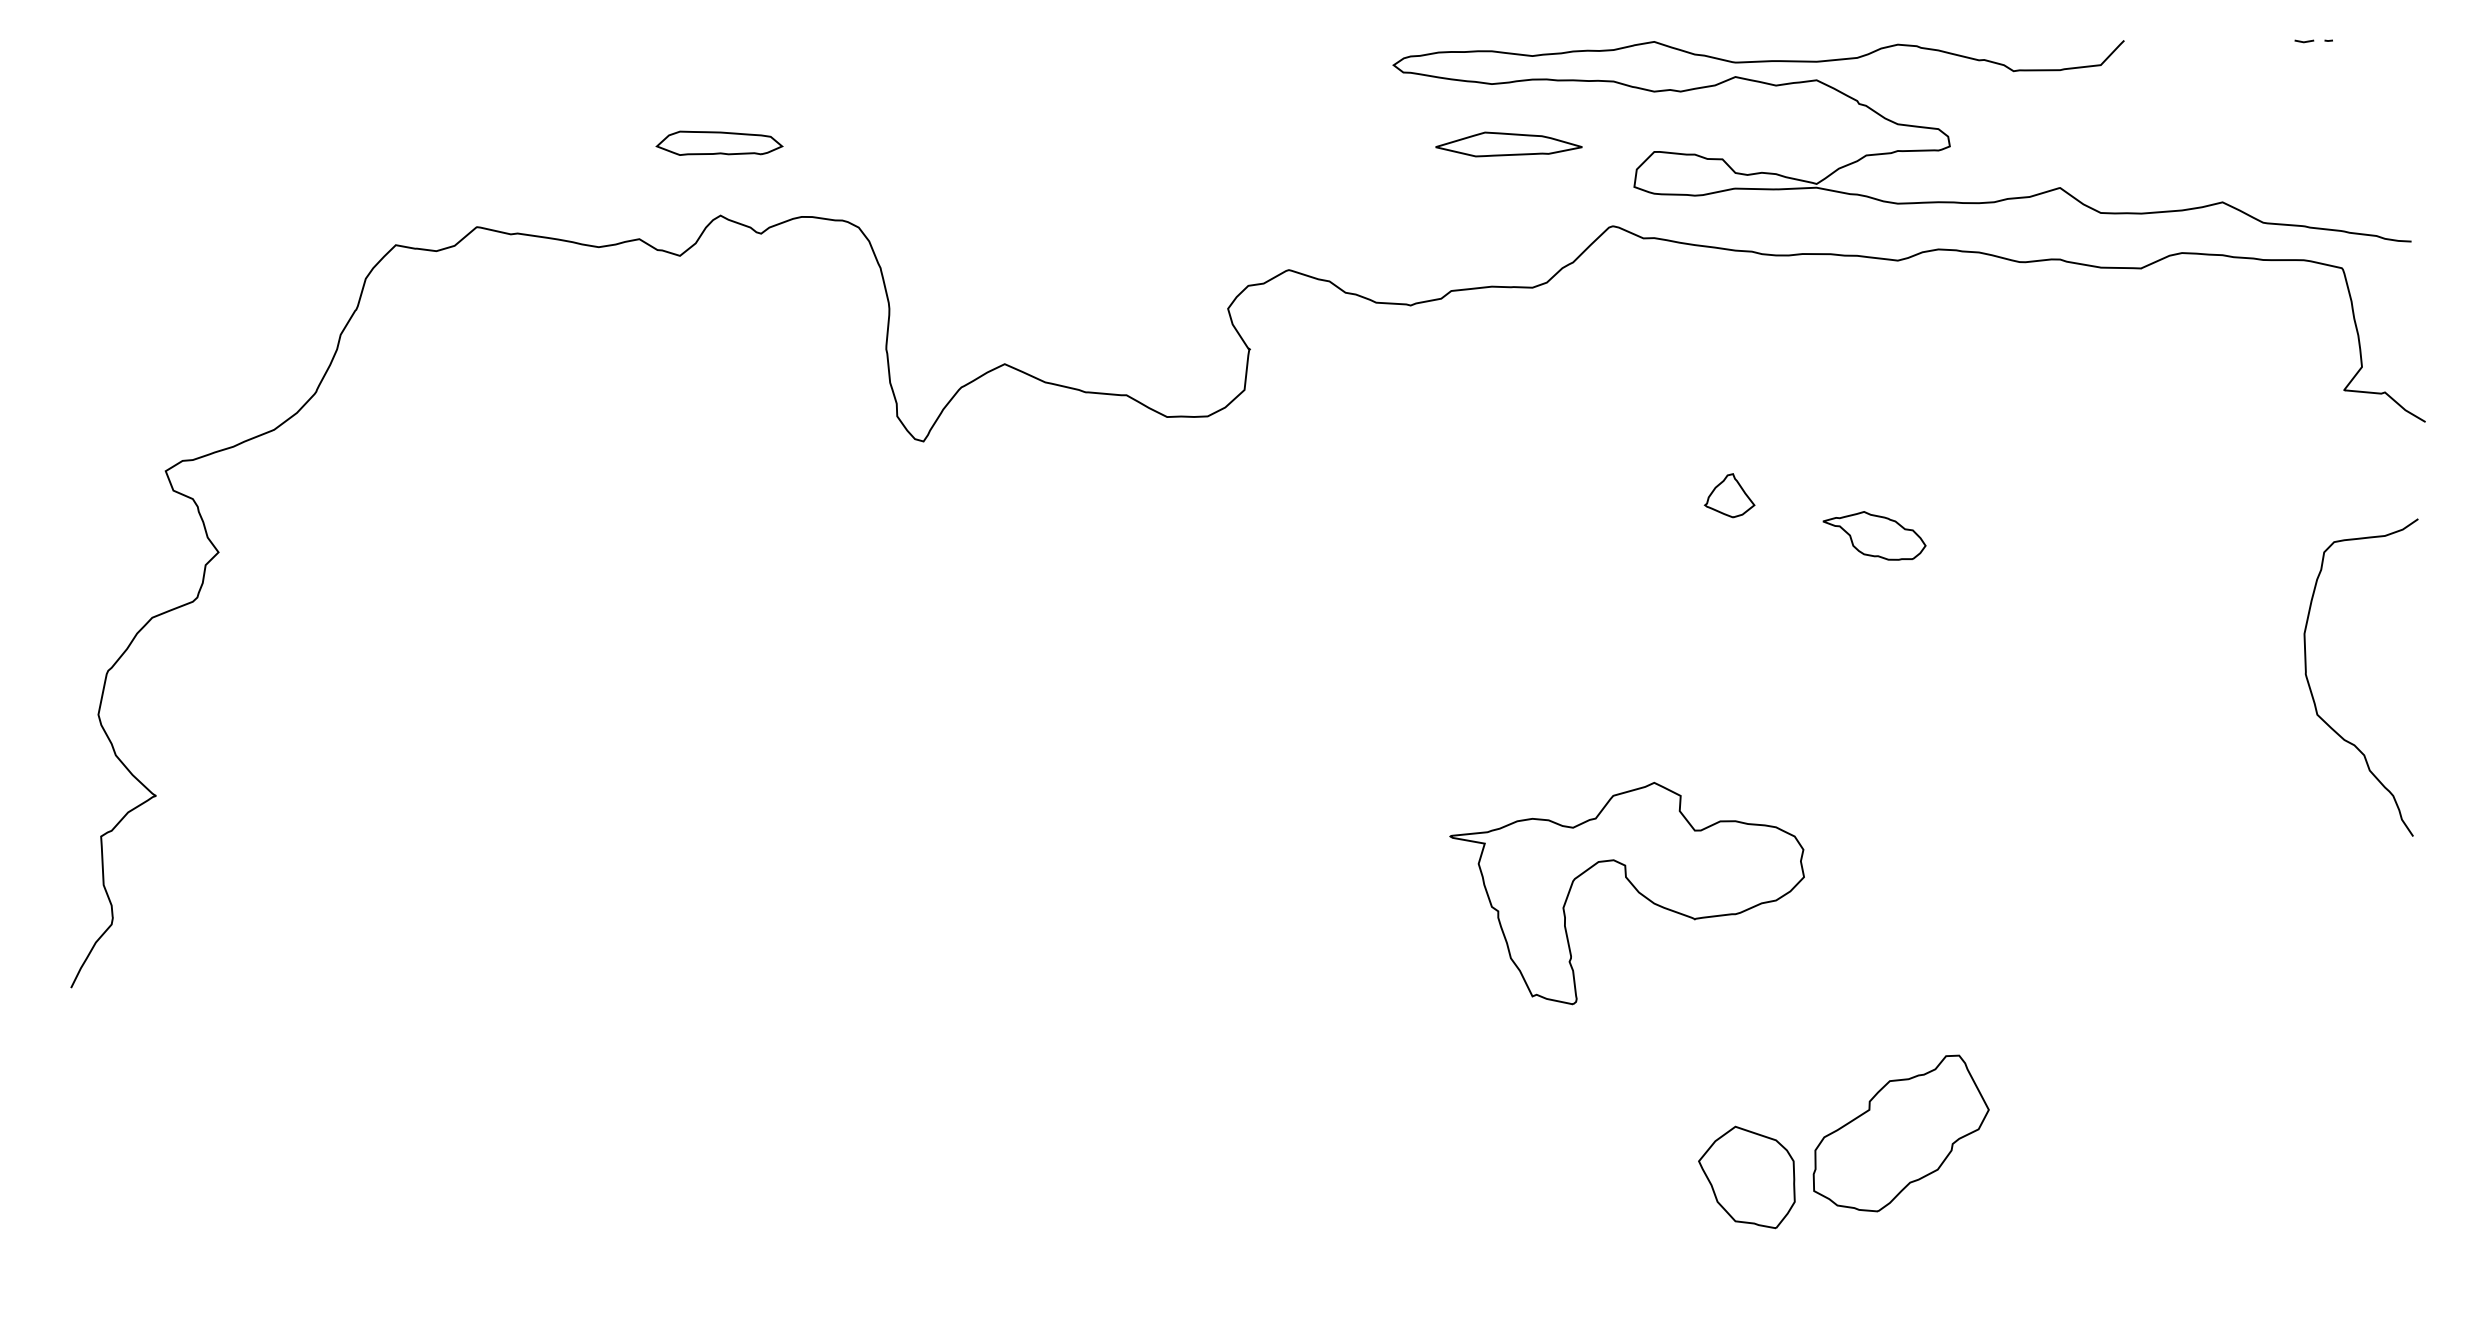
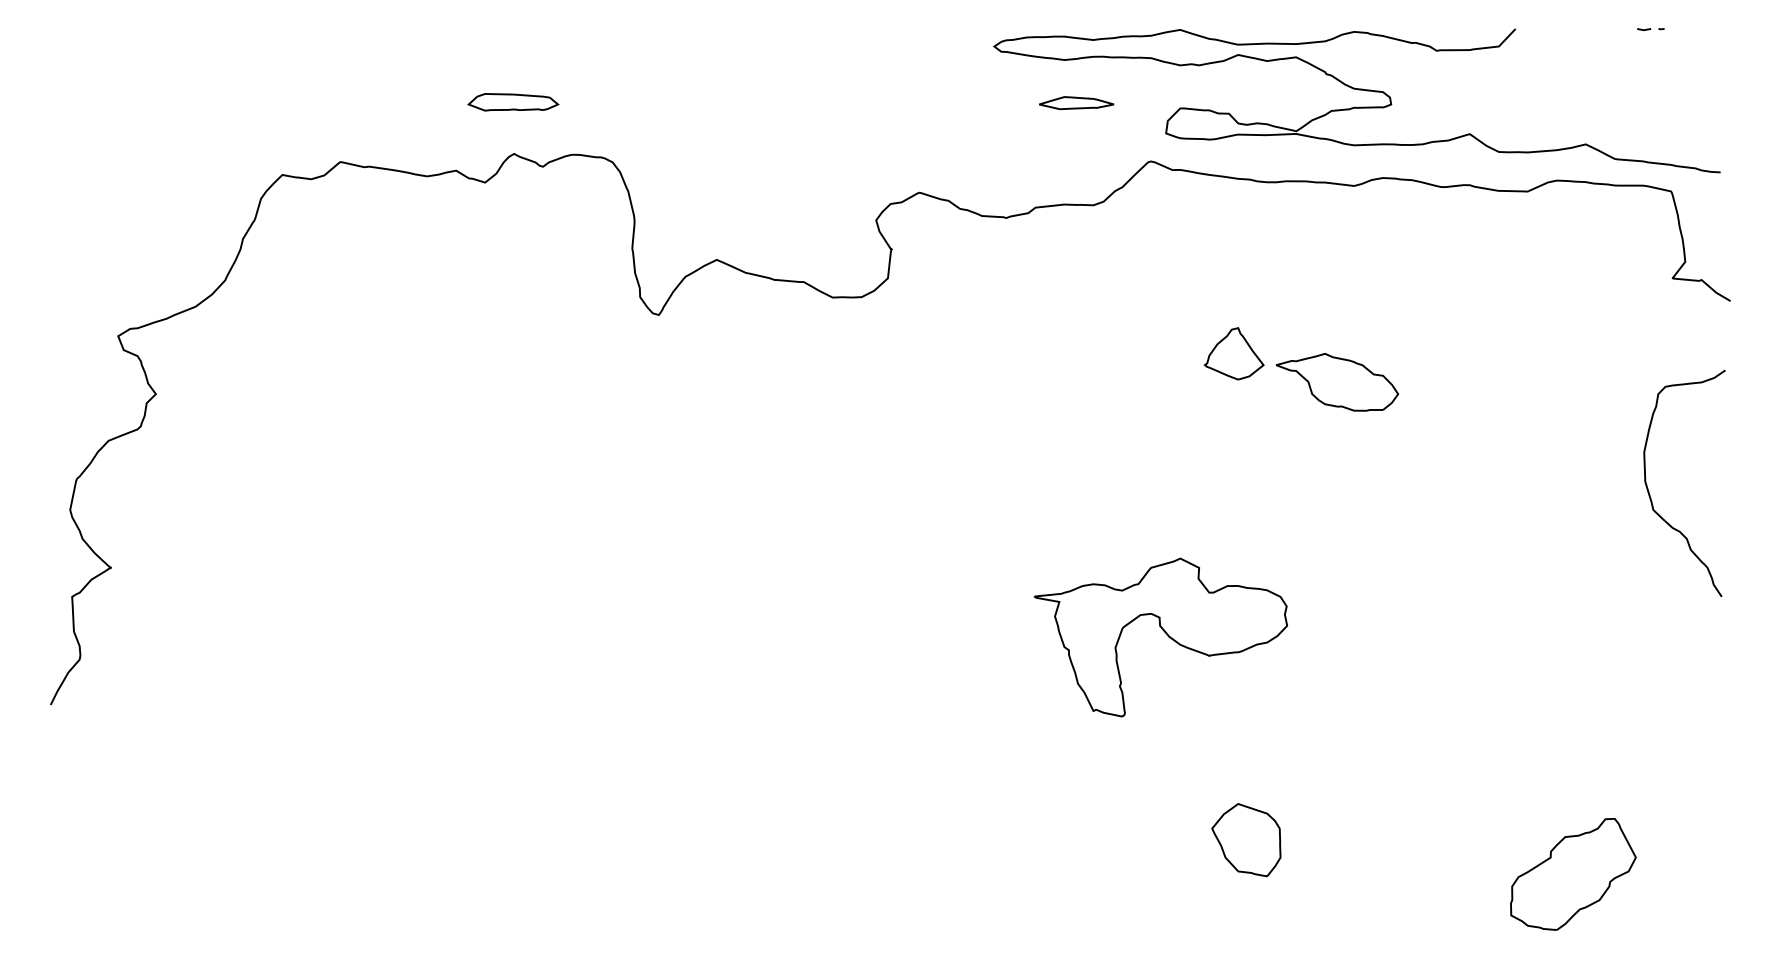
part: (1508, 144) -> (1076, 103), size x0.71
part: (1729, 495) -> (1233, 353), size x1.67
part: (1874, 535) -> (1337, 382), size x1.67
part: (1900, 1133) -> (1572, 874), moved

